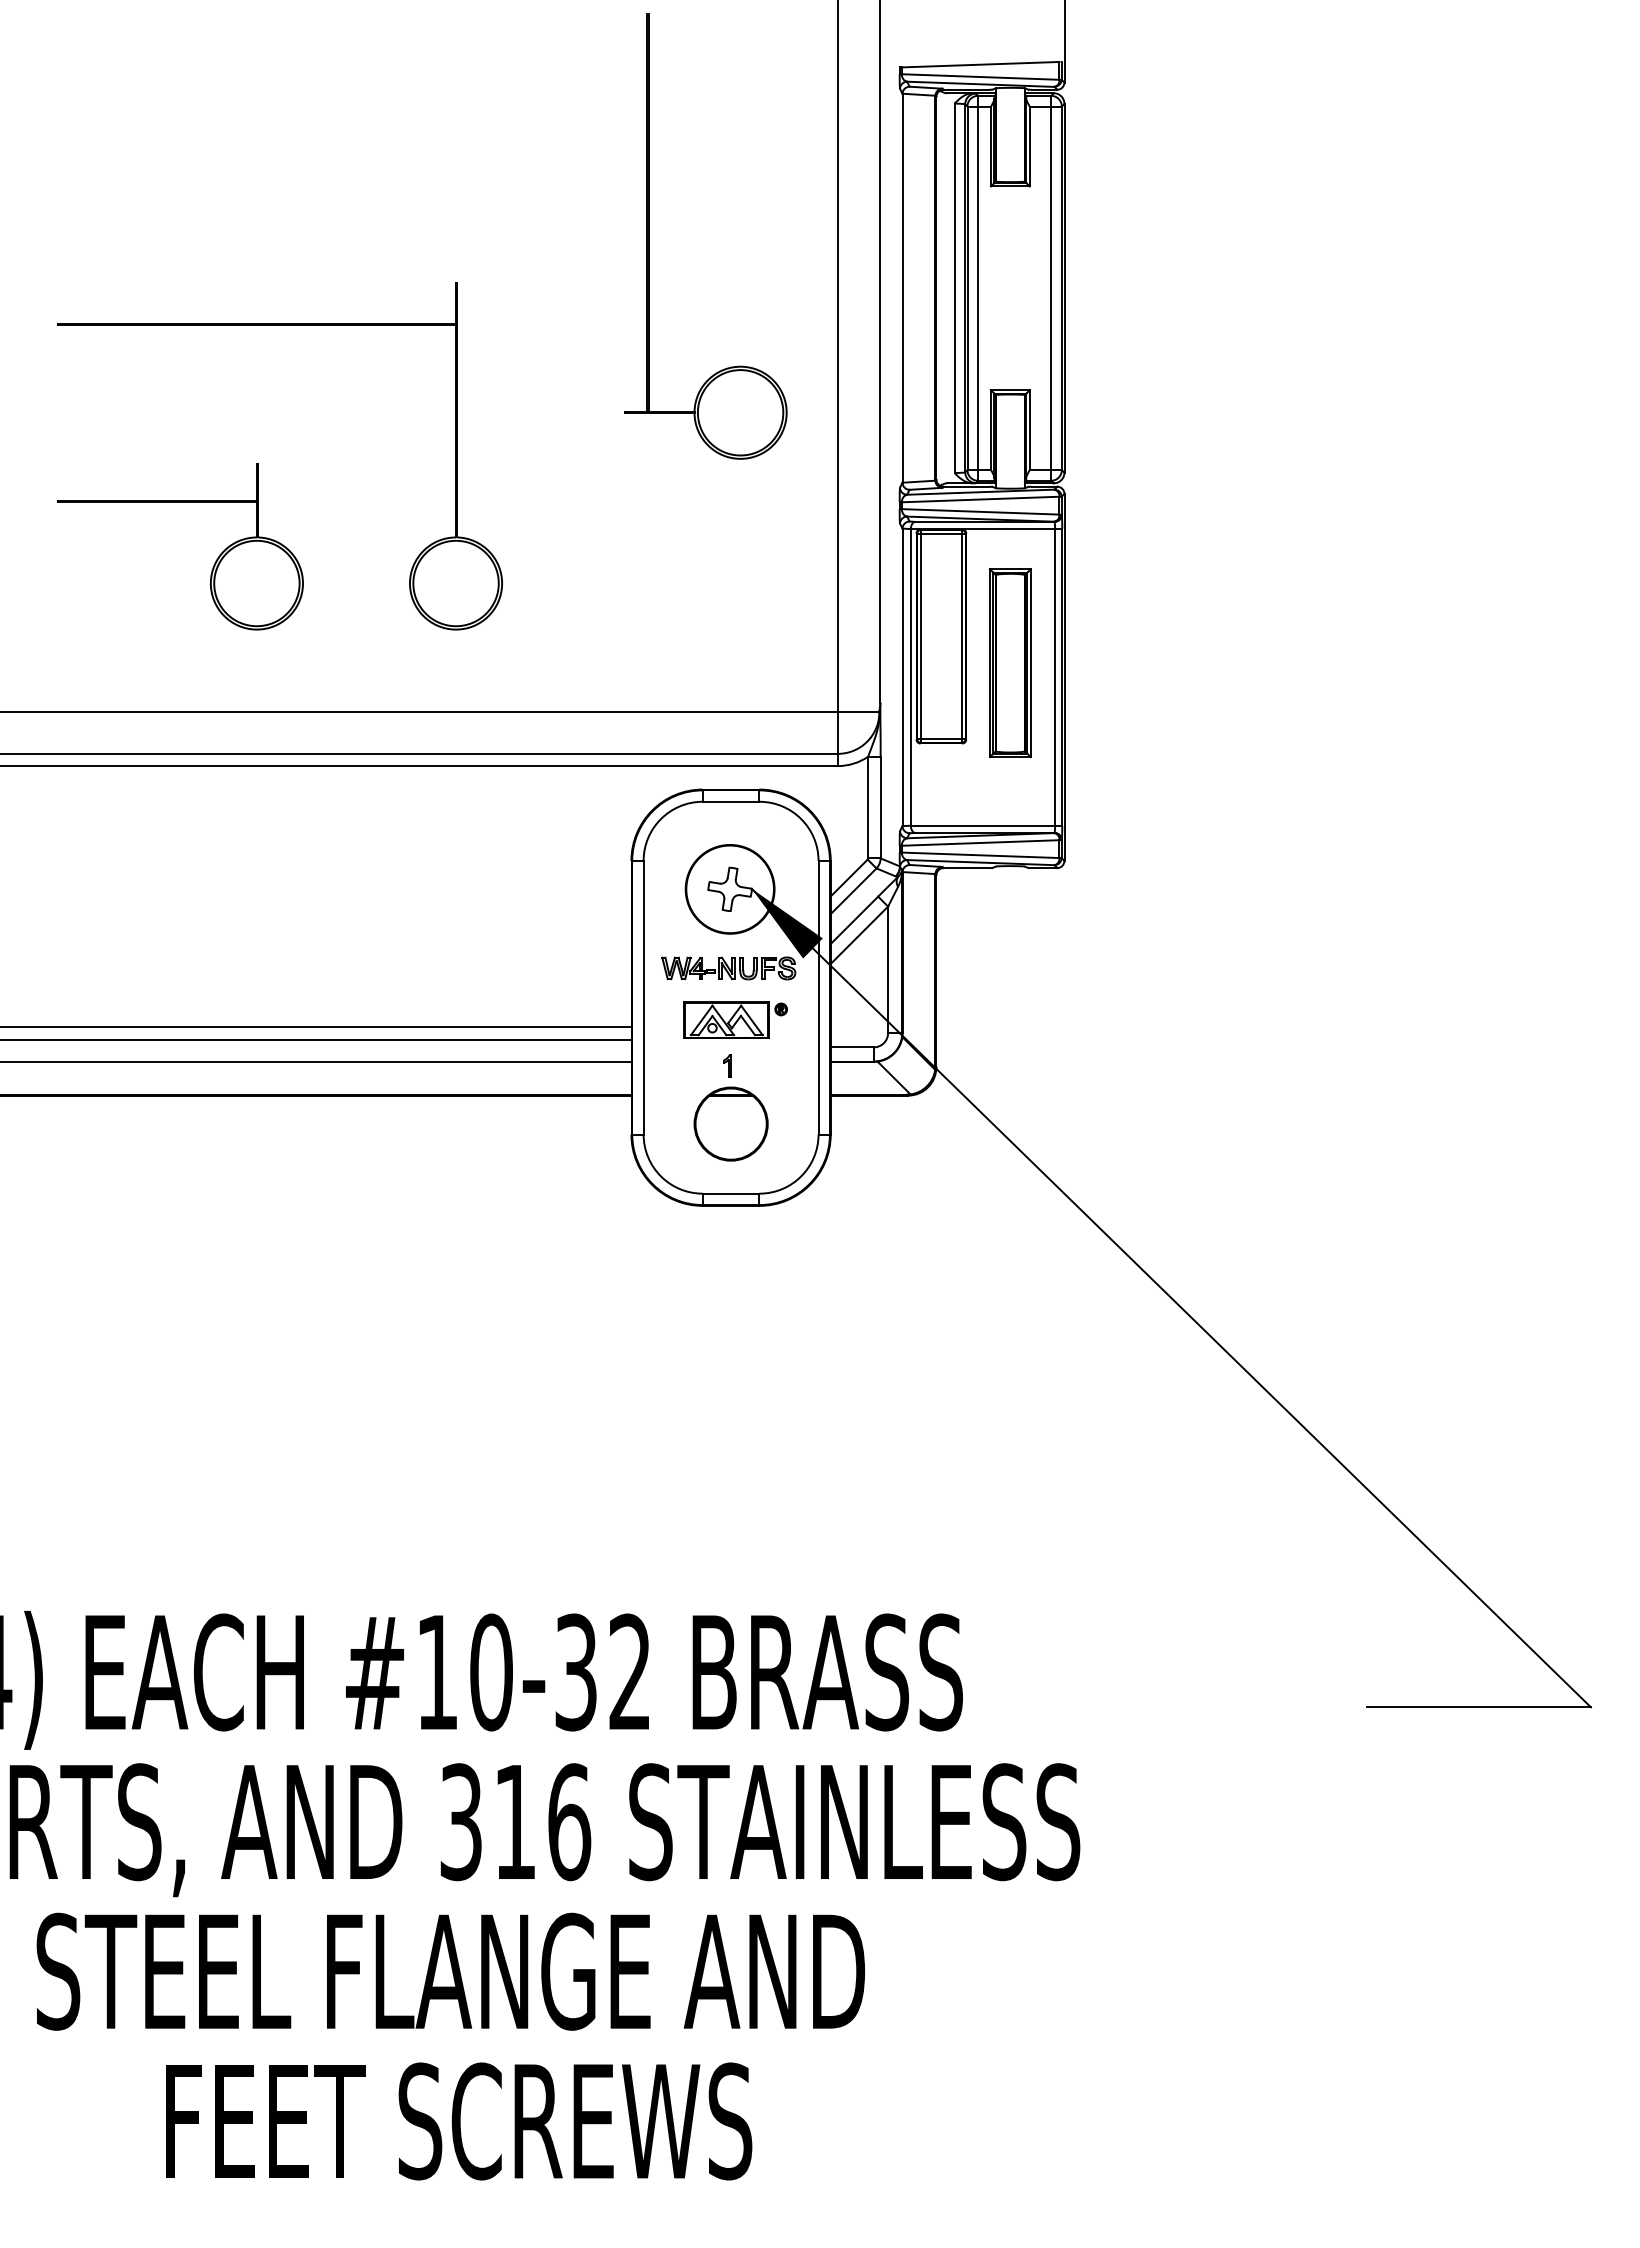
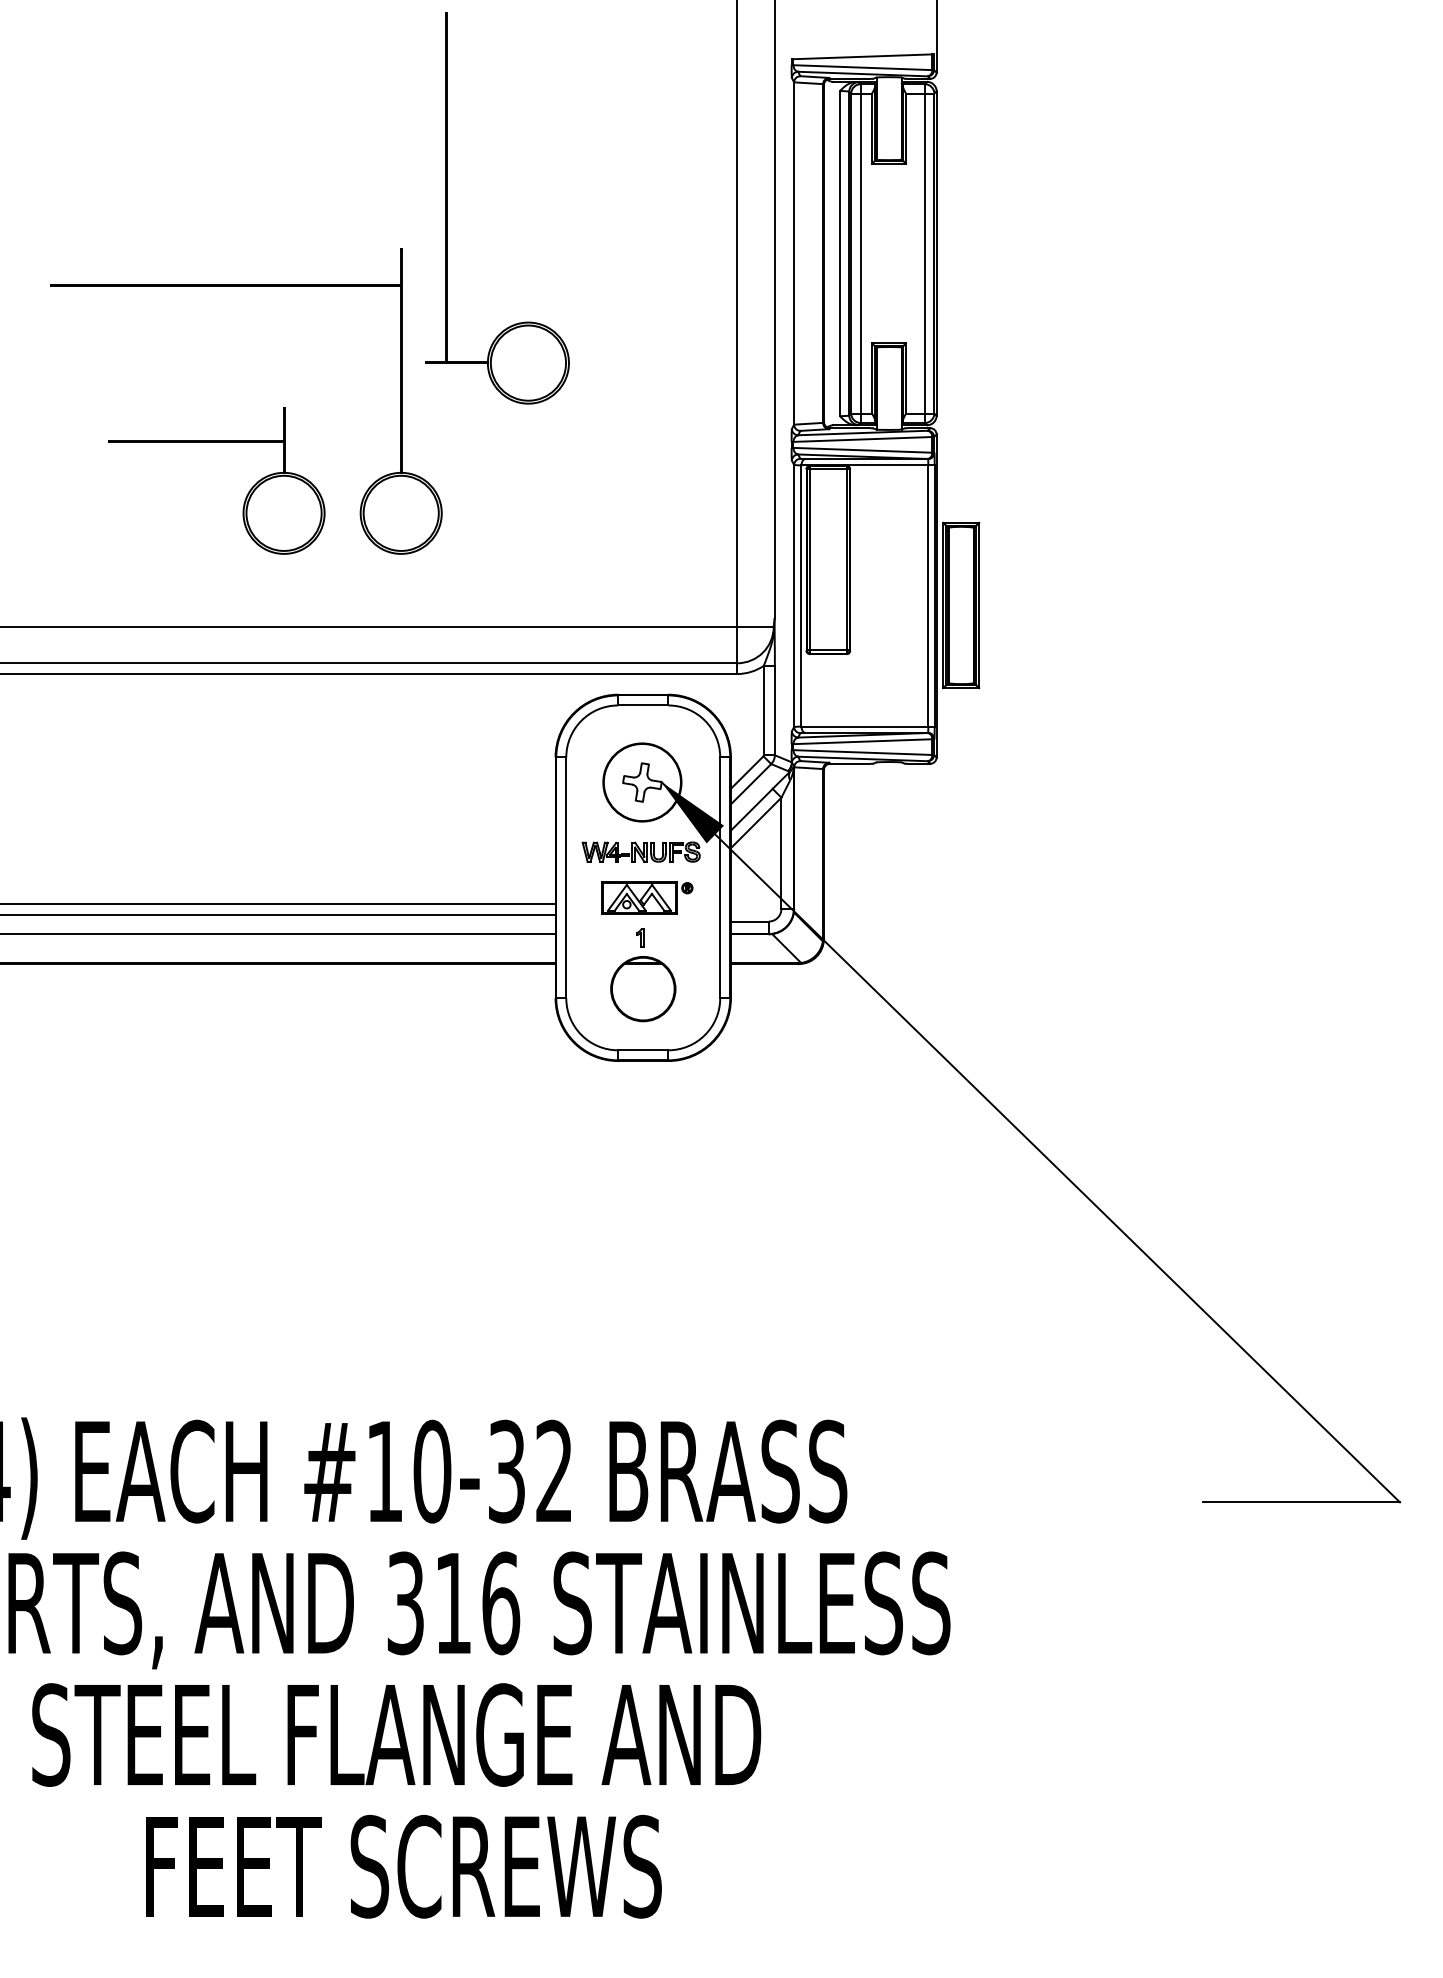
part: (649, 236) -> (448, 208), moved
part: (214, 562) -> (246, 494), moved
part: (1010, 663) -> (961, 605), moved

